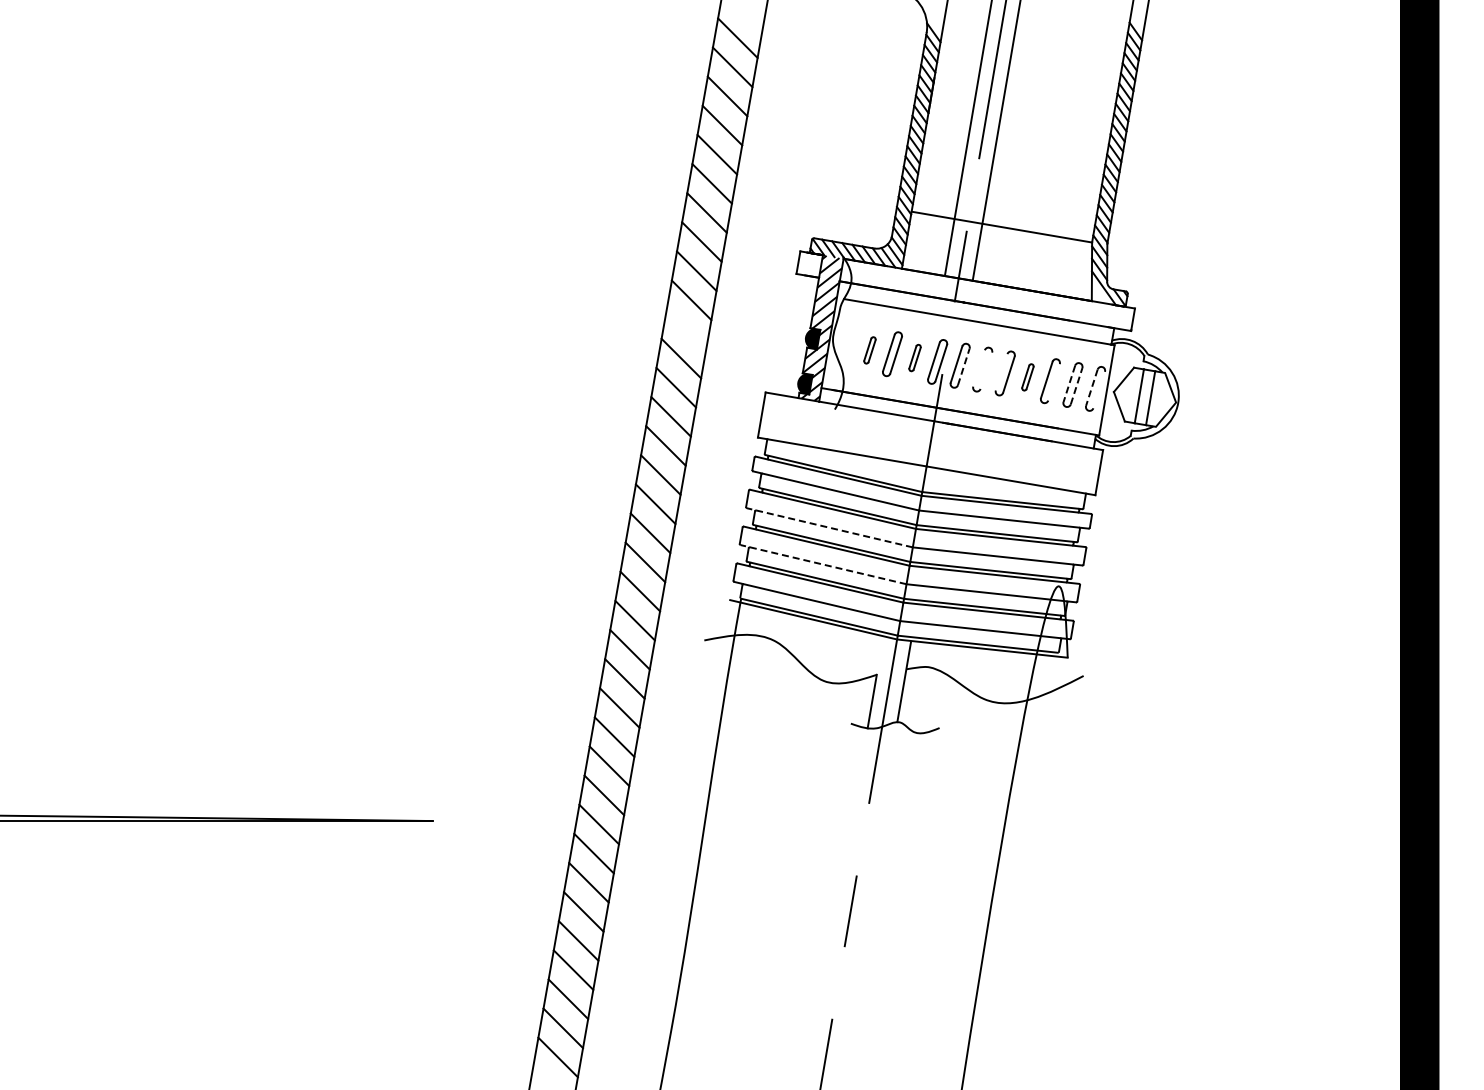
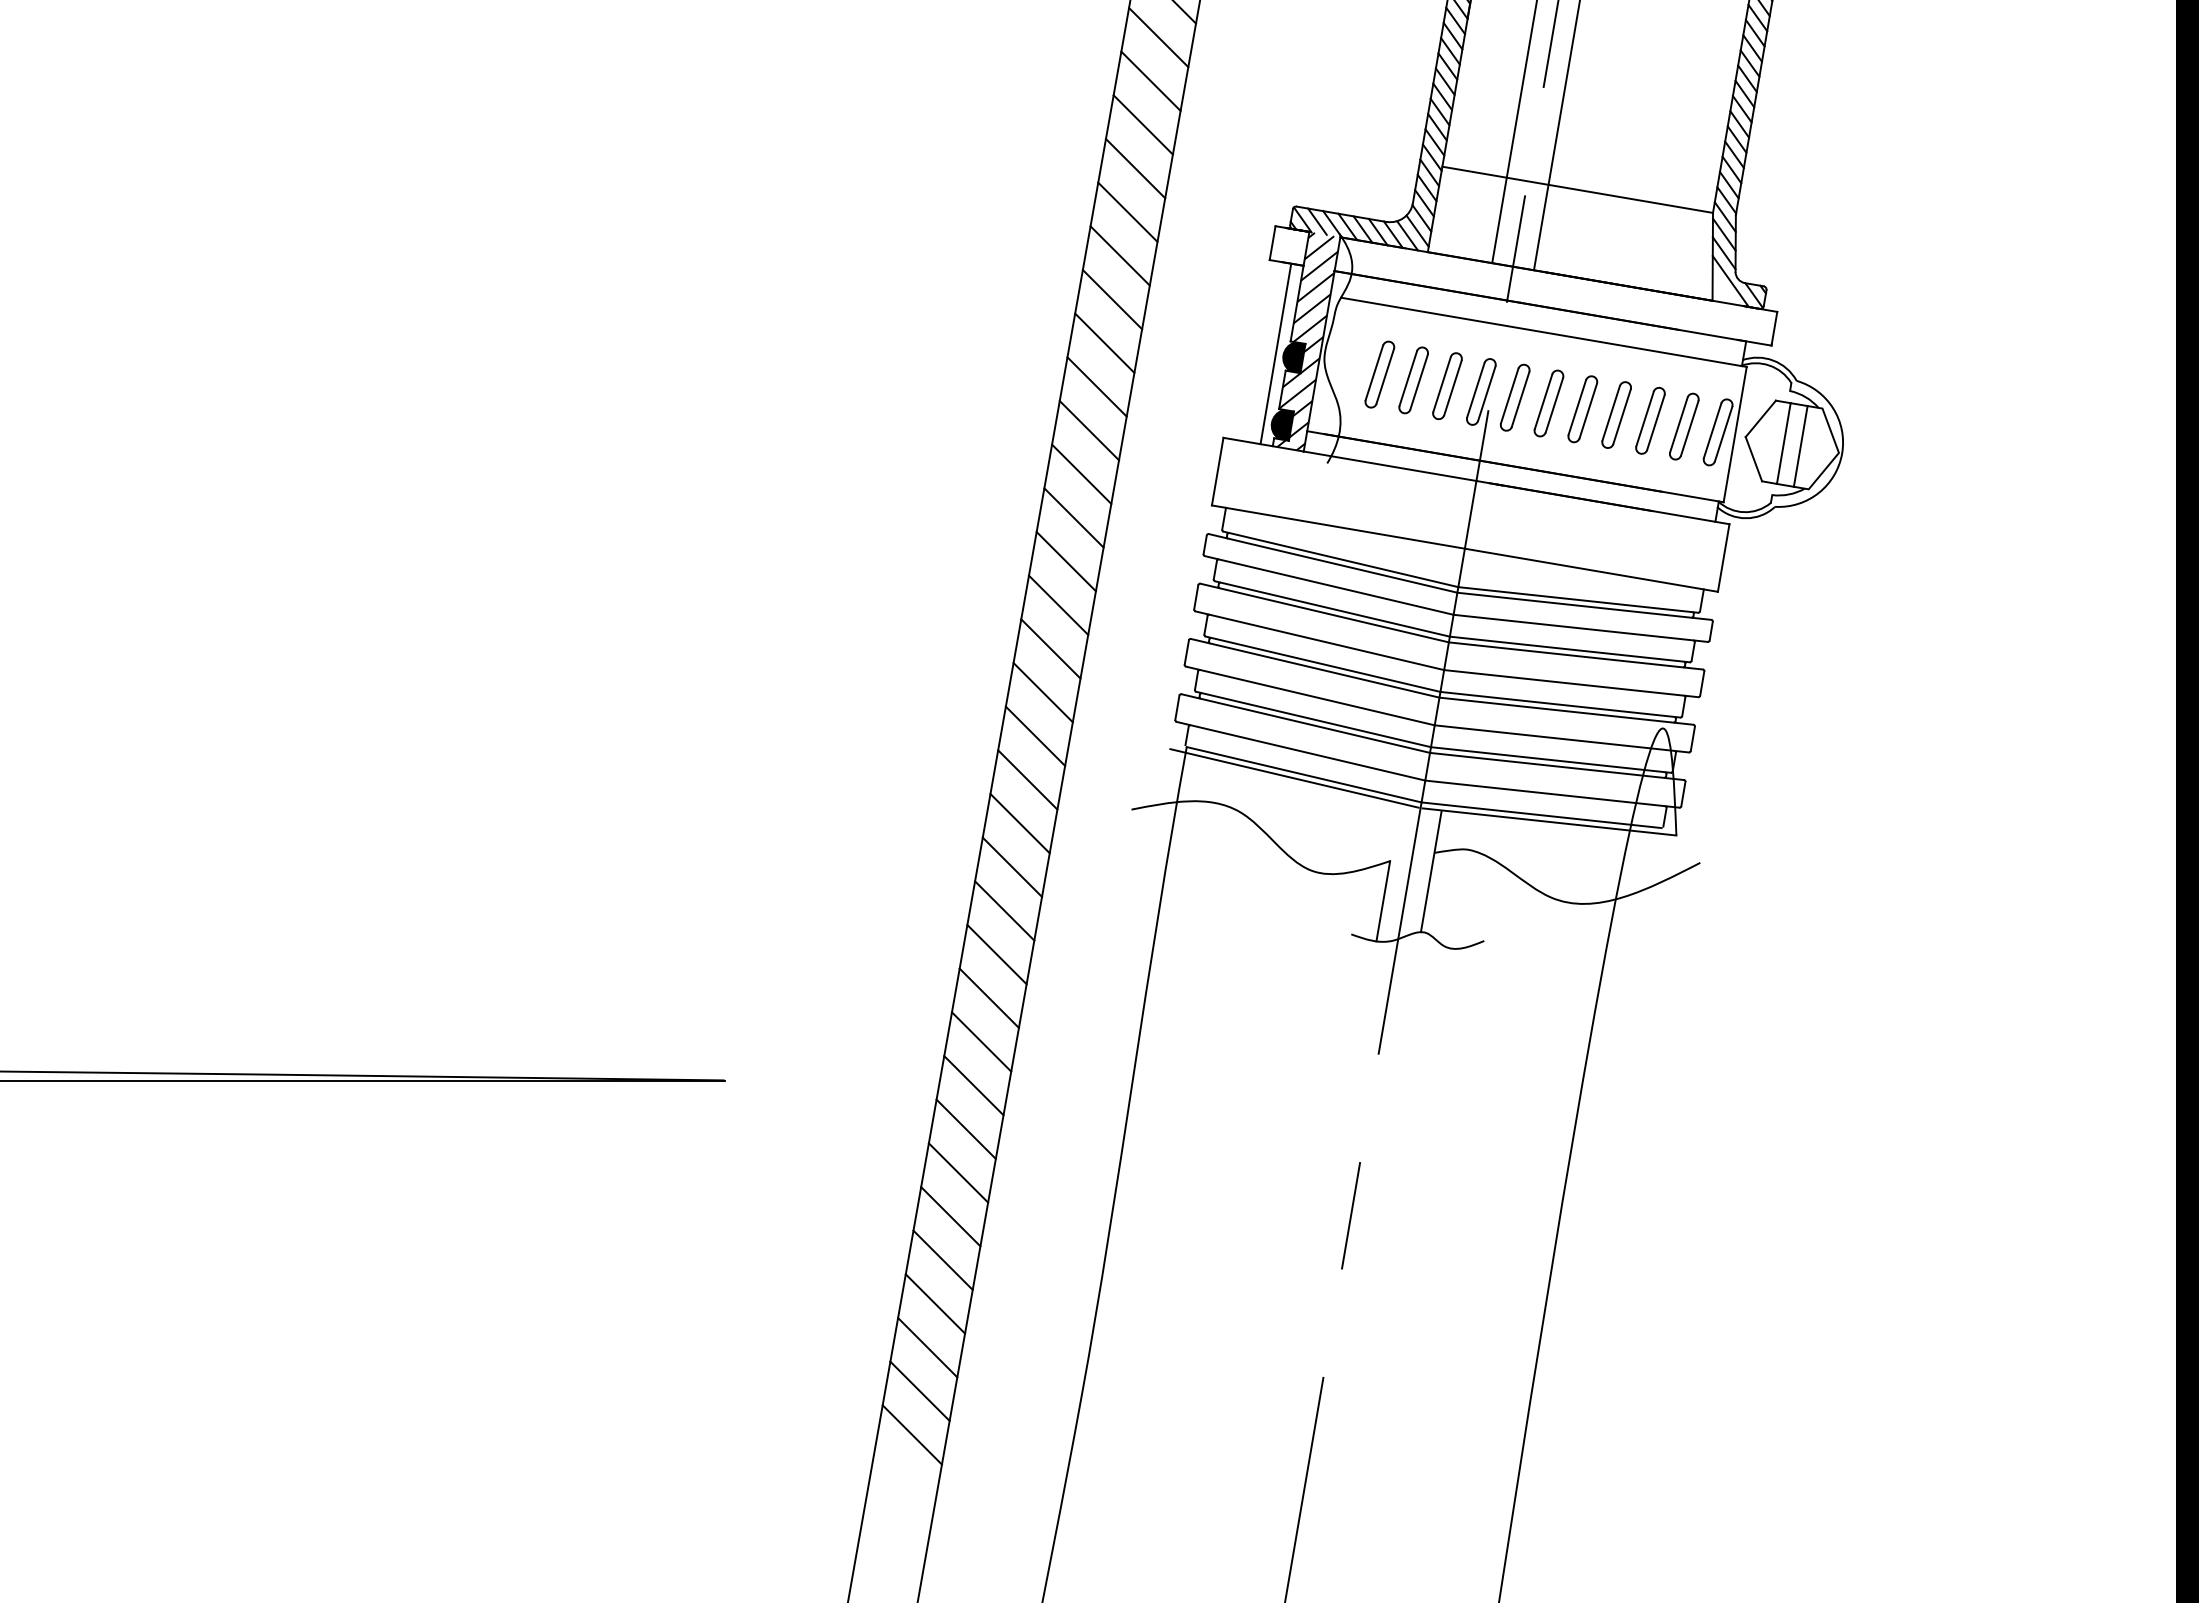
line: (686, 329) -> (1104, 343), added
line: (800, 336) -> (1275, 353), added
part: (869, 350) -> (1379, 374), size x1.67
part: (914, 357) -> (1446, 385), size x1.67
line: (963, 366) -> (1520, 398), dashed -> solid
line: (978, 368) -> (1542, 401), added
line: (986, 370) -> (1554, 404), added
line: (1001, 372) -> (1577, 407), added
part: (1027, 377) -> (1616, 415), size x1.67
line: (1053, 382) -> (1655, 422), added
line: (1069, 384) -> (1679, 425), dashed -> solid
line: (1076, 385) -> (1689, 427), dashed -> solid
line: (1091, 388) -> (1712, 431), dashed -> solid
line: (1099, 389) -> (1724, 433), added
line: (829, 527) -> (1319, 640), dashed -> solid
line: (823, 564) -> (1310, 695), dashed -> solid

